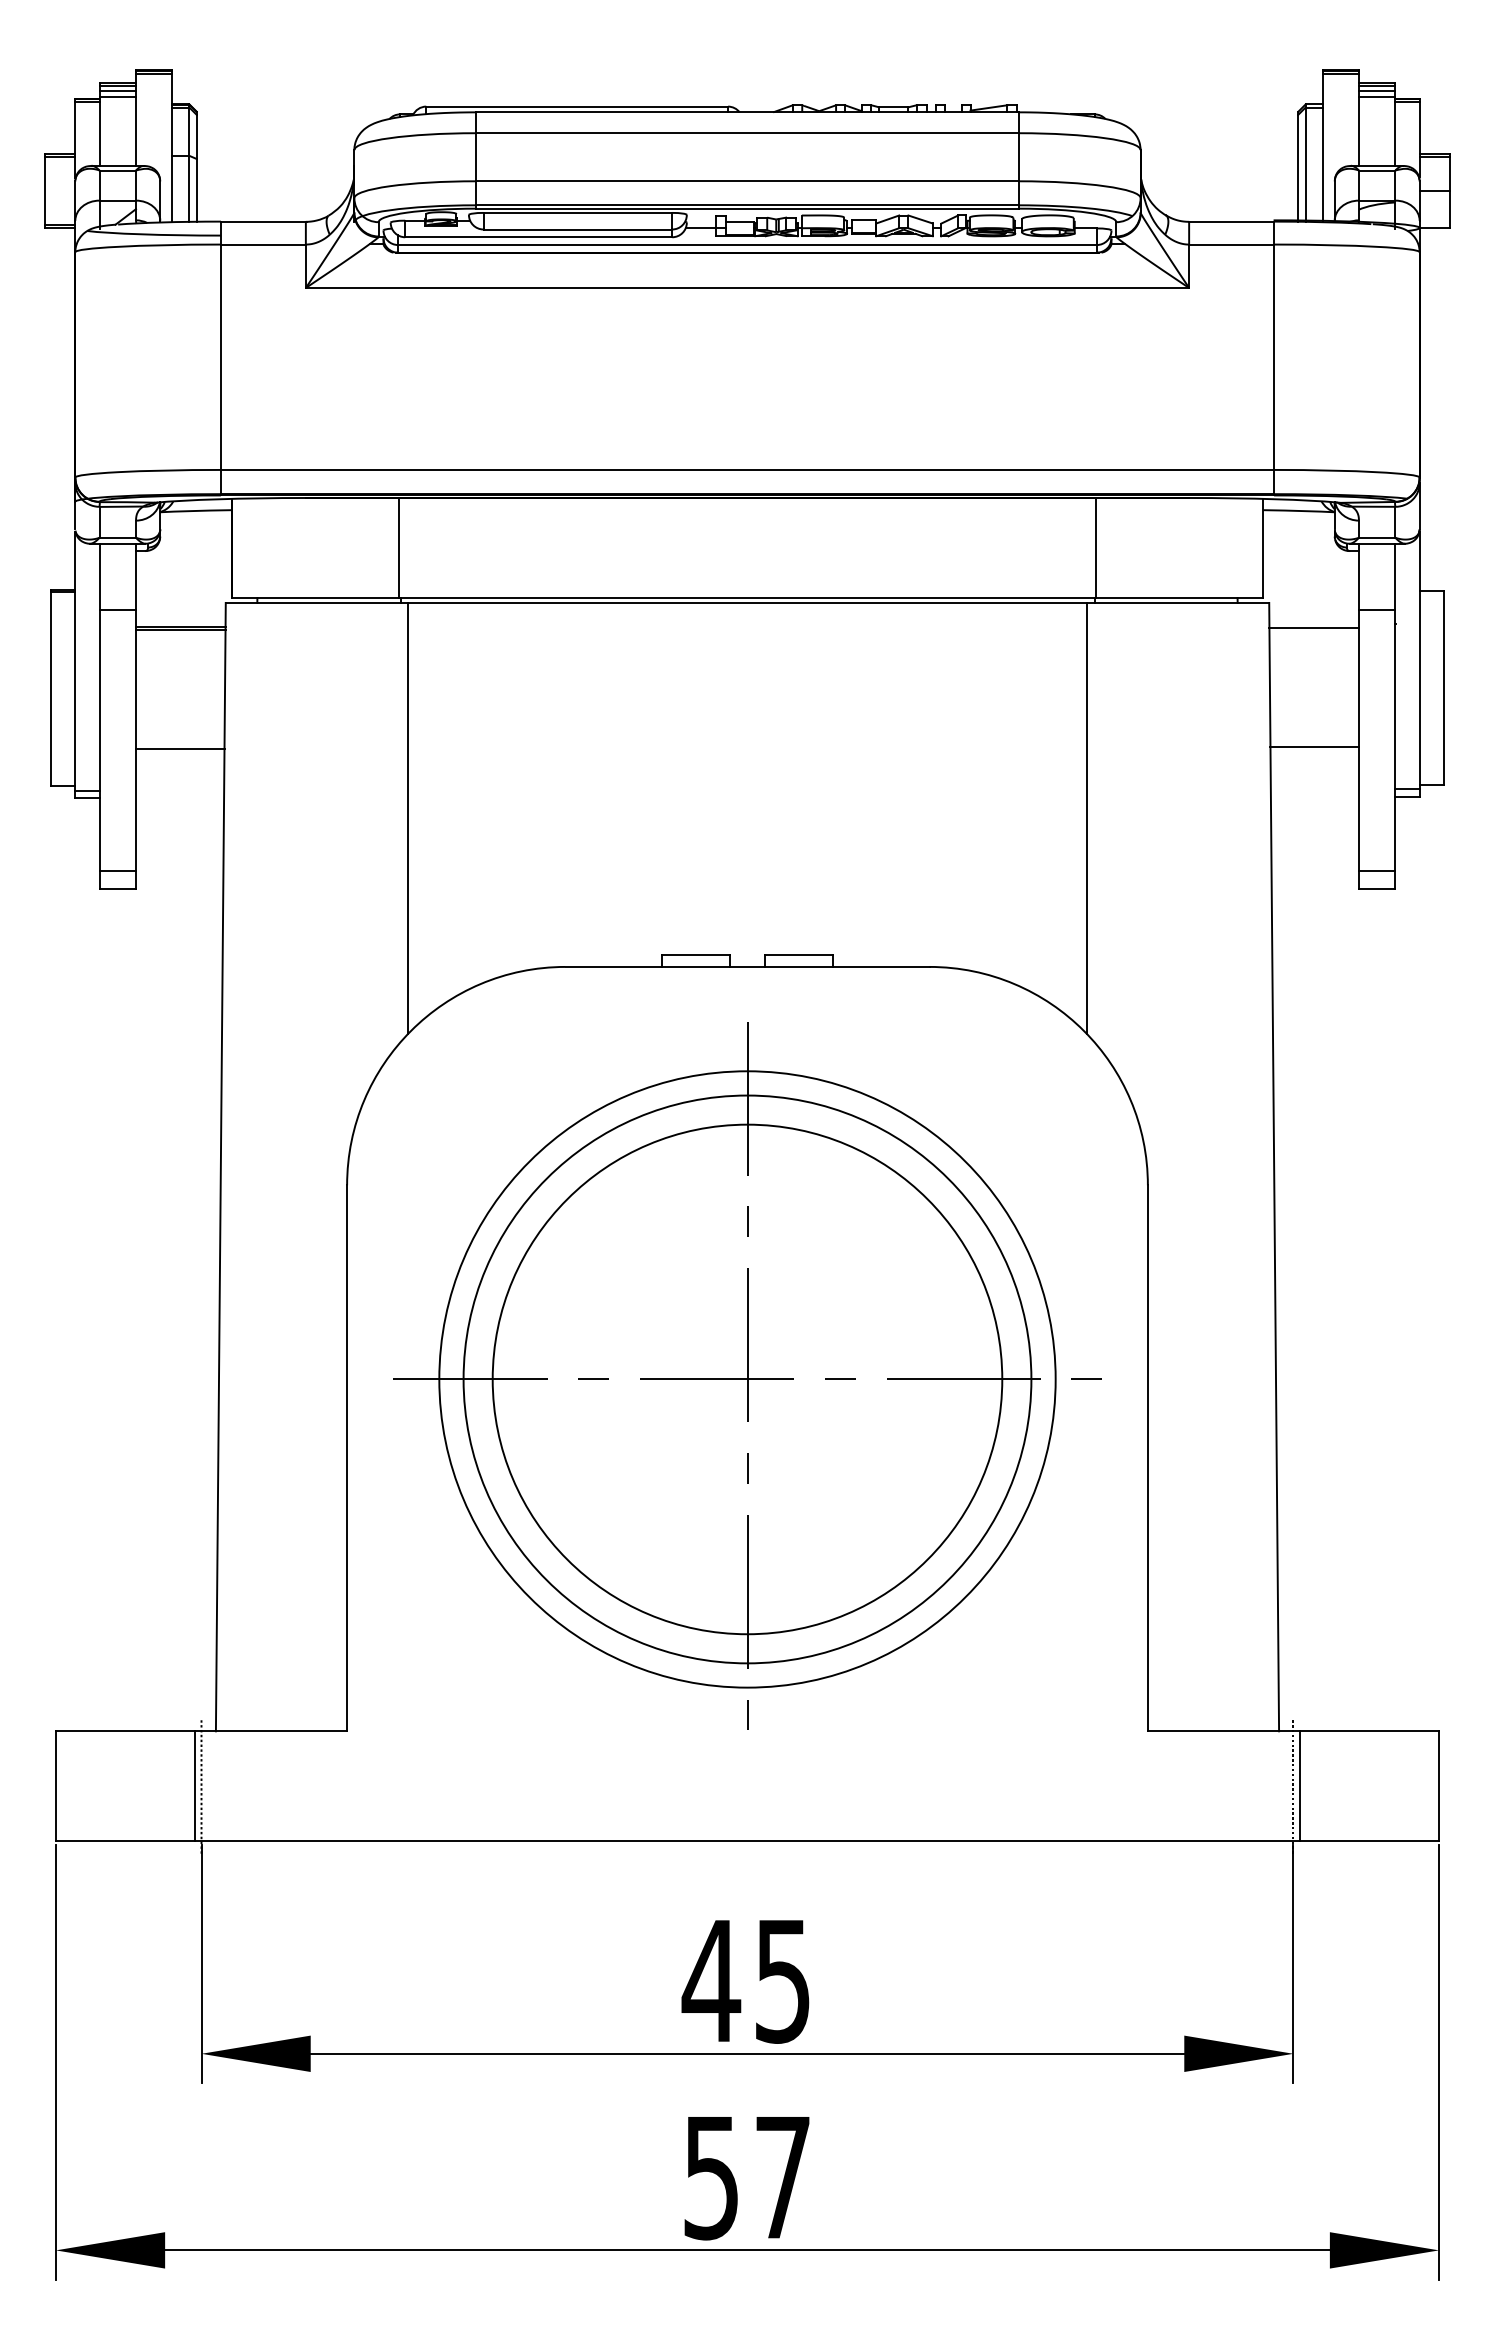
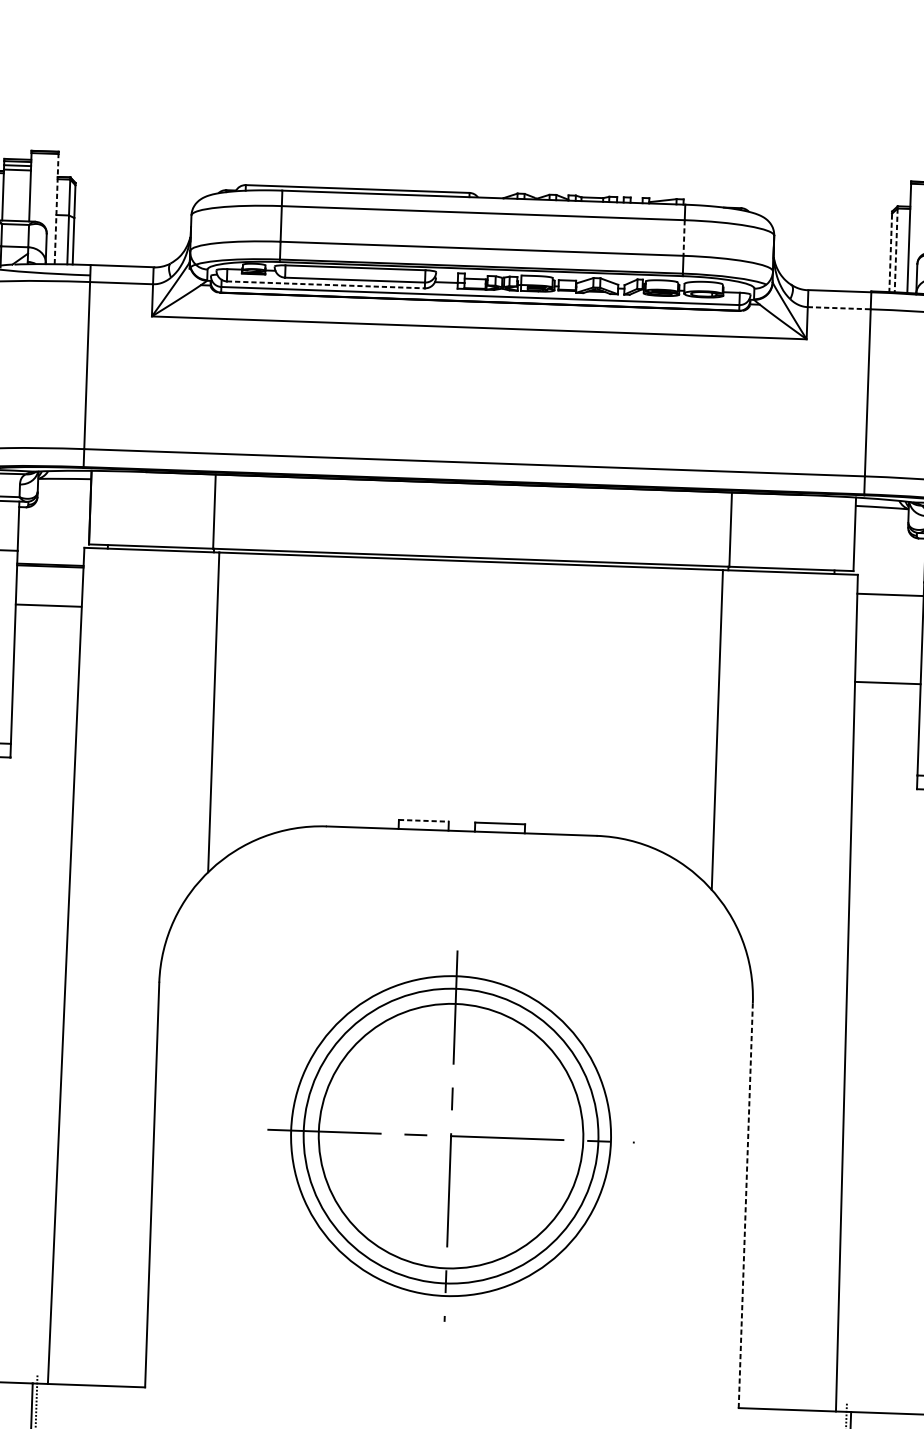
line: (172, 147) -> (56, 208), solid -> dashed
line: (1019, 157) -> (684, 238), solid -> dashed
line: (1305, 165) -> (896, 251), solid -> dashed
line: (1298, 167) -> (890, 252), solid -> dashed
line: (538, 237) -> (325, 285), solid -> dashed
line: (1232, 244) -> (839, 308), solid -> dashed
line: (180, 748) -> (48, 605), moved
line: (696, 954) -> (424, 820), solid -> dashed
part: (747, 1375) -> (451, 1133), size x0.7
line: (1147, 1458) -> (745, 1205), solid -> dashed

